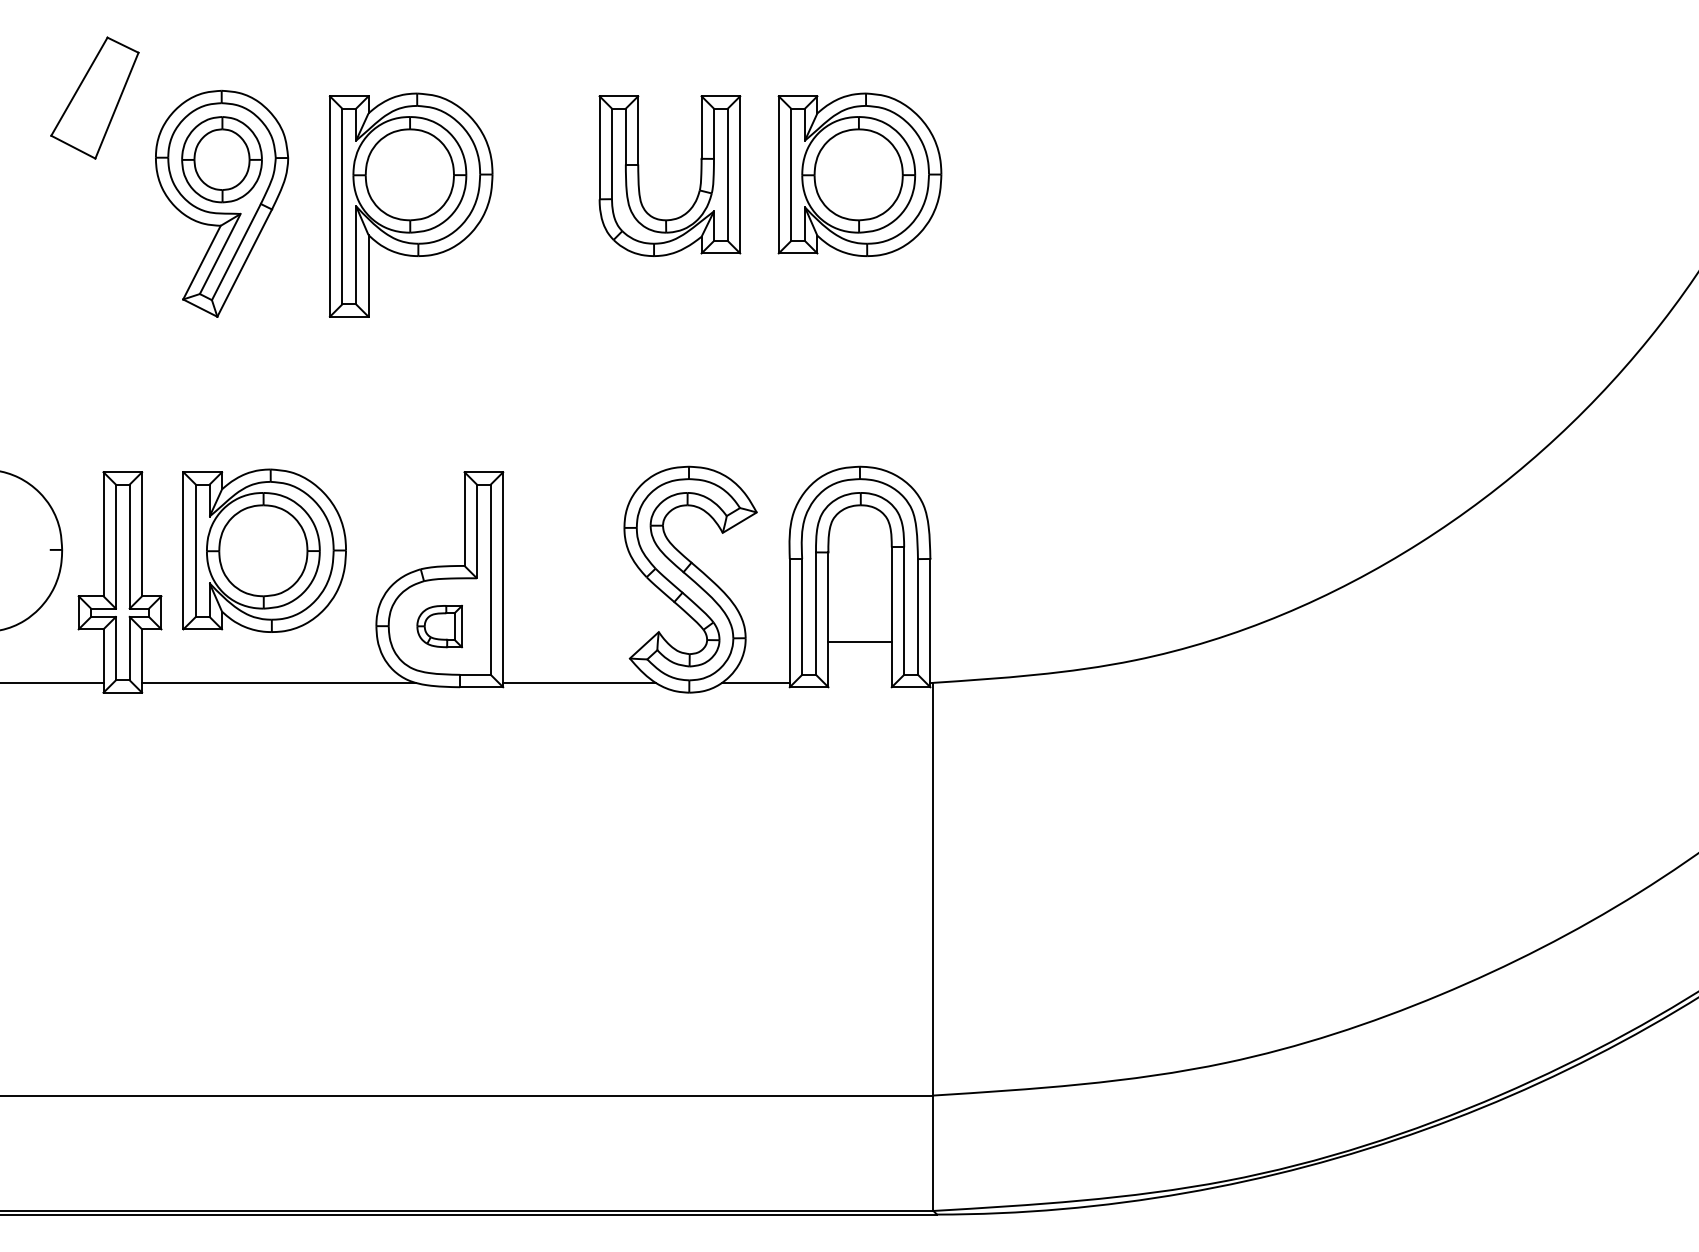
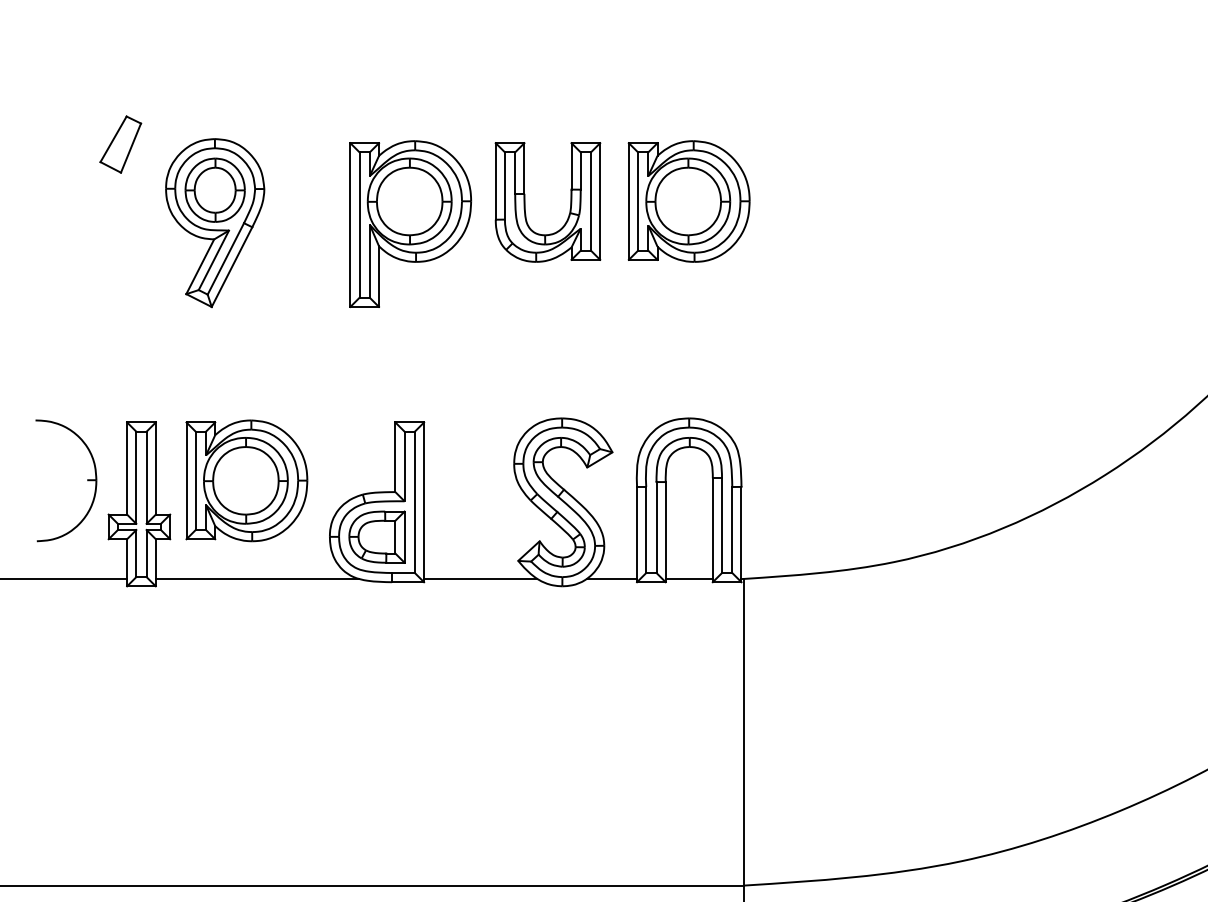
part: (94, 98) -> (120, 144), size x0.62
part: (410, 204) -> (410, 223), moved
part: (439, 626) -> (376, 537), size x1.67
line: (859, 641) -> (688, 578), moved

